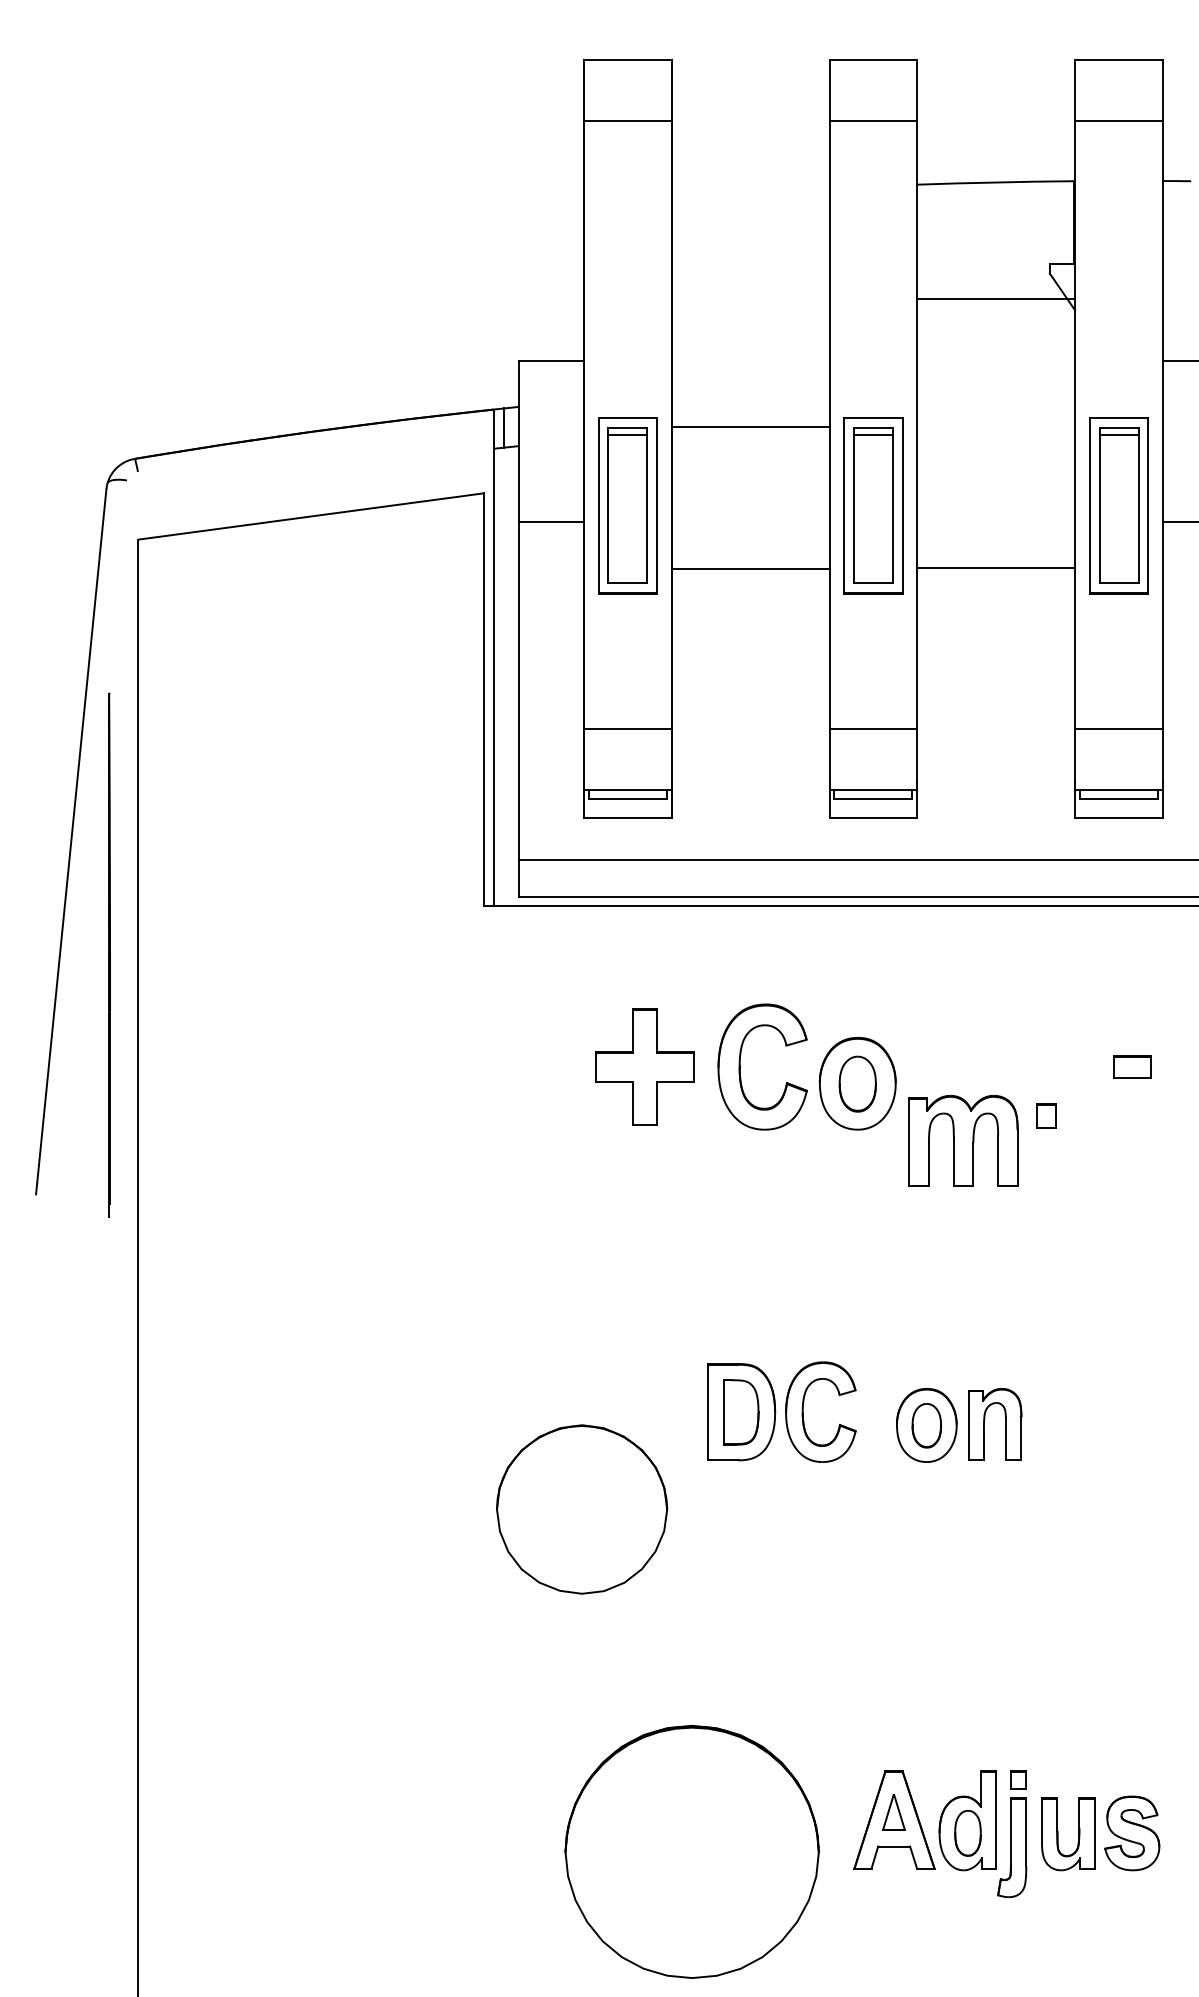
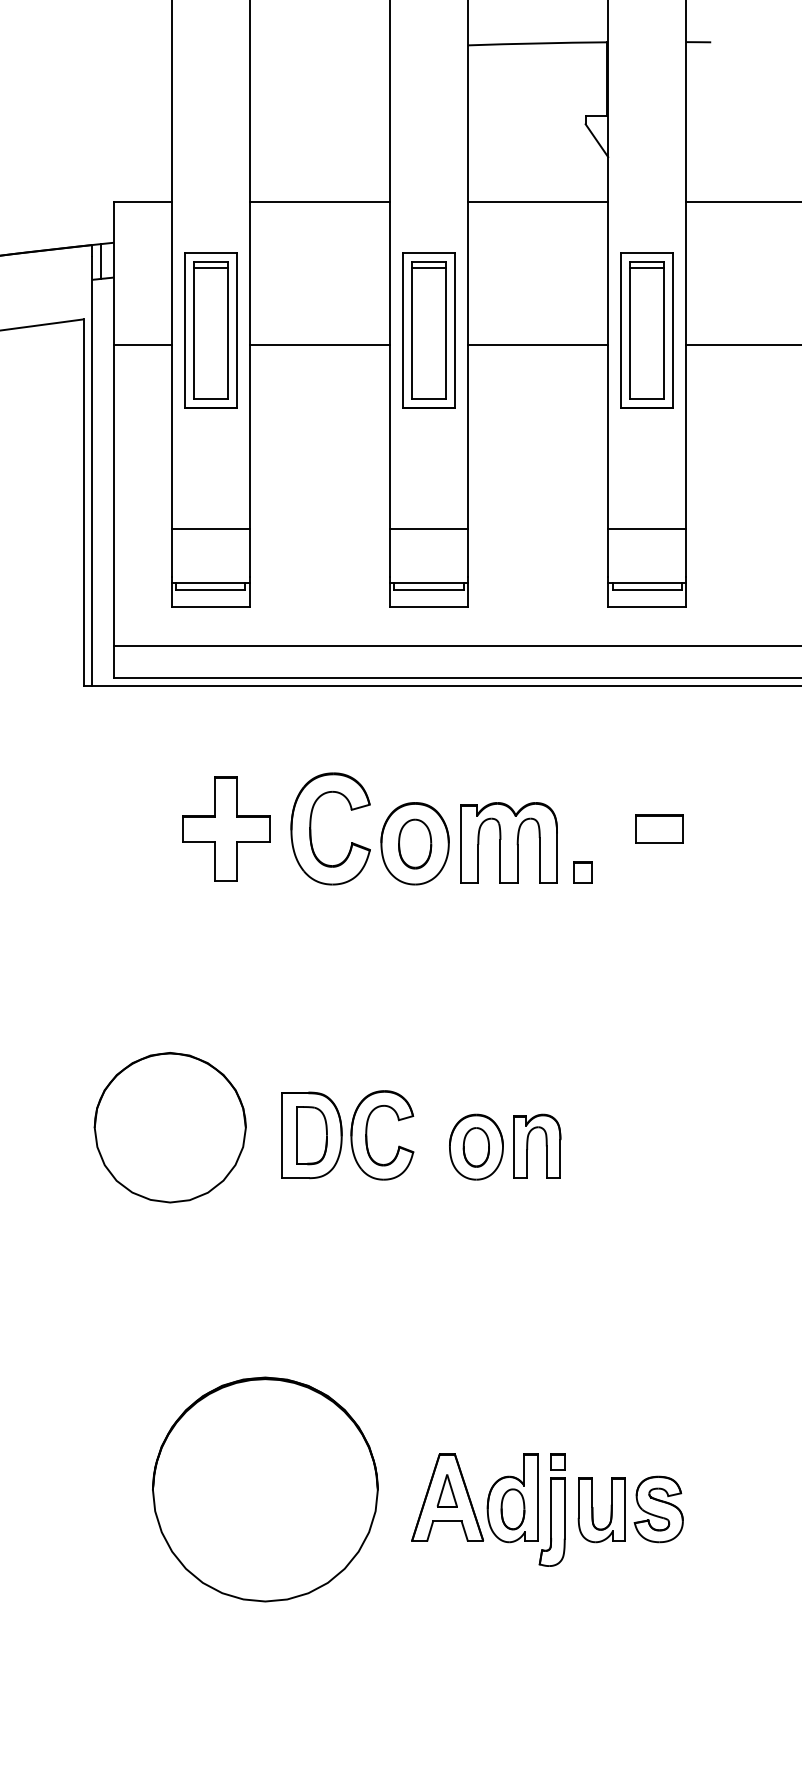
line: (996, 298) -> (538, 201), moved
line: (750, 426) -> (319, 201), moved
line: (996, 567) -> (538, 344), moved
line: (750, 568) -> (319, 344), moved
part: (1132, 1066) -> (659, 828), size x1.43
part: (963, 1140) -> (508, 842), moved
part: (582, 1509) -> (170, 1127), moved
part: (691, 1851) -> (264, 1489), moved

